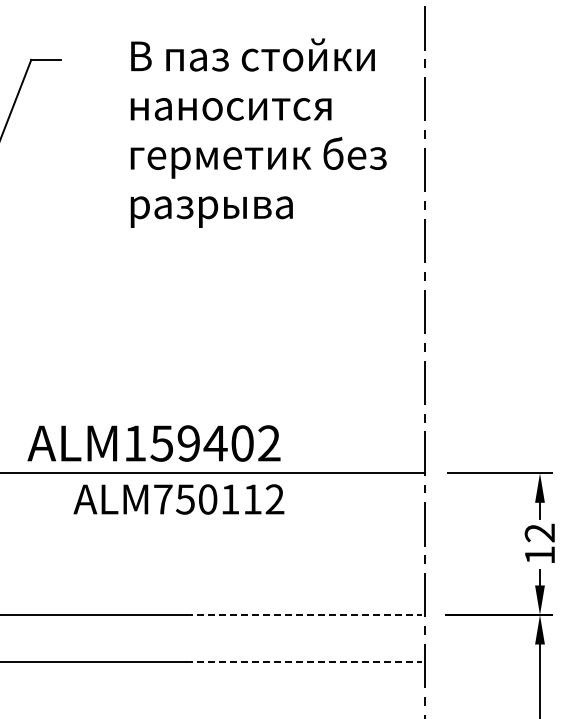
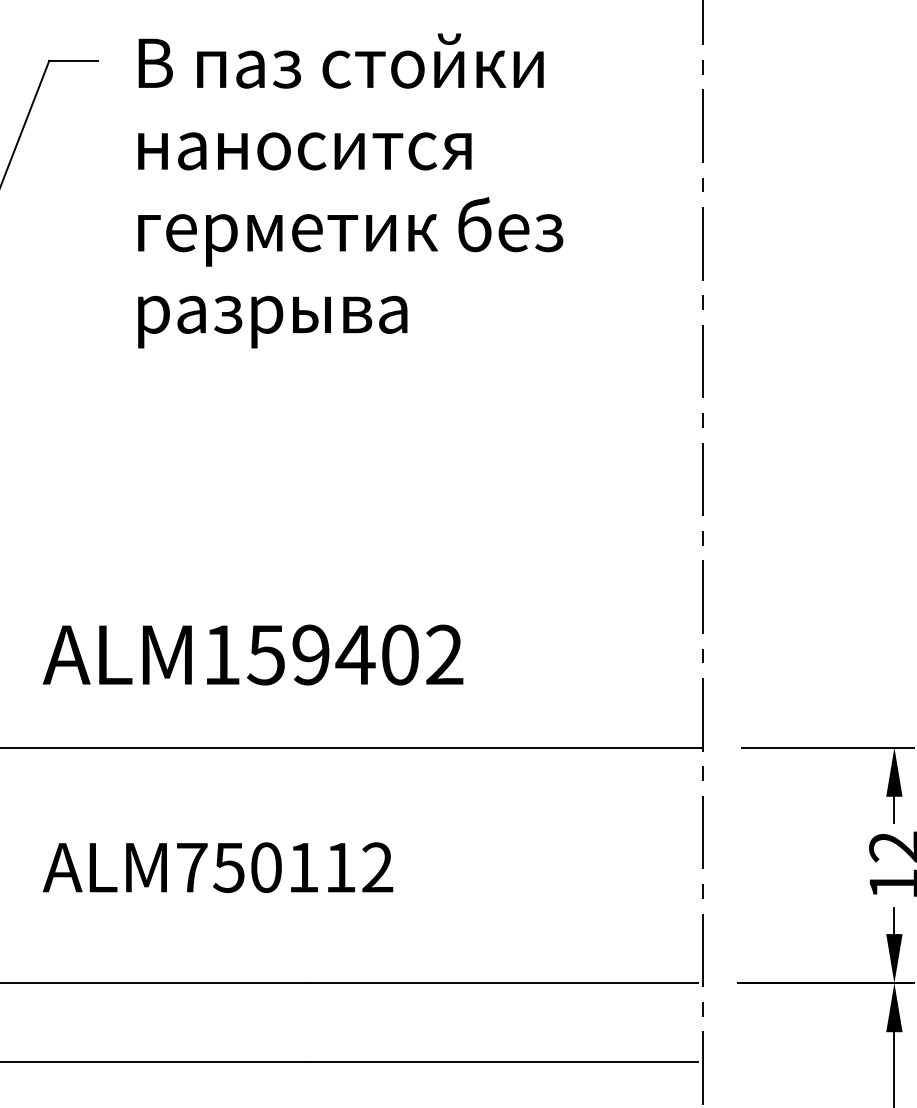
text: (258, 132) -> (350, 189), moved
text: (153, 443) -> (252, 655), moved
text: (178, 499) -> (217, 867), moved
line: (304, 615) -> (503, 983), dashed -> solid
line: (304, 662) -> (503, 1062), dashed -> solid

